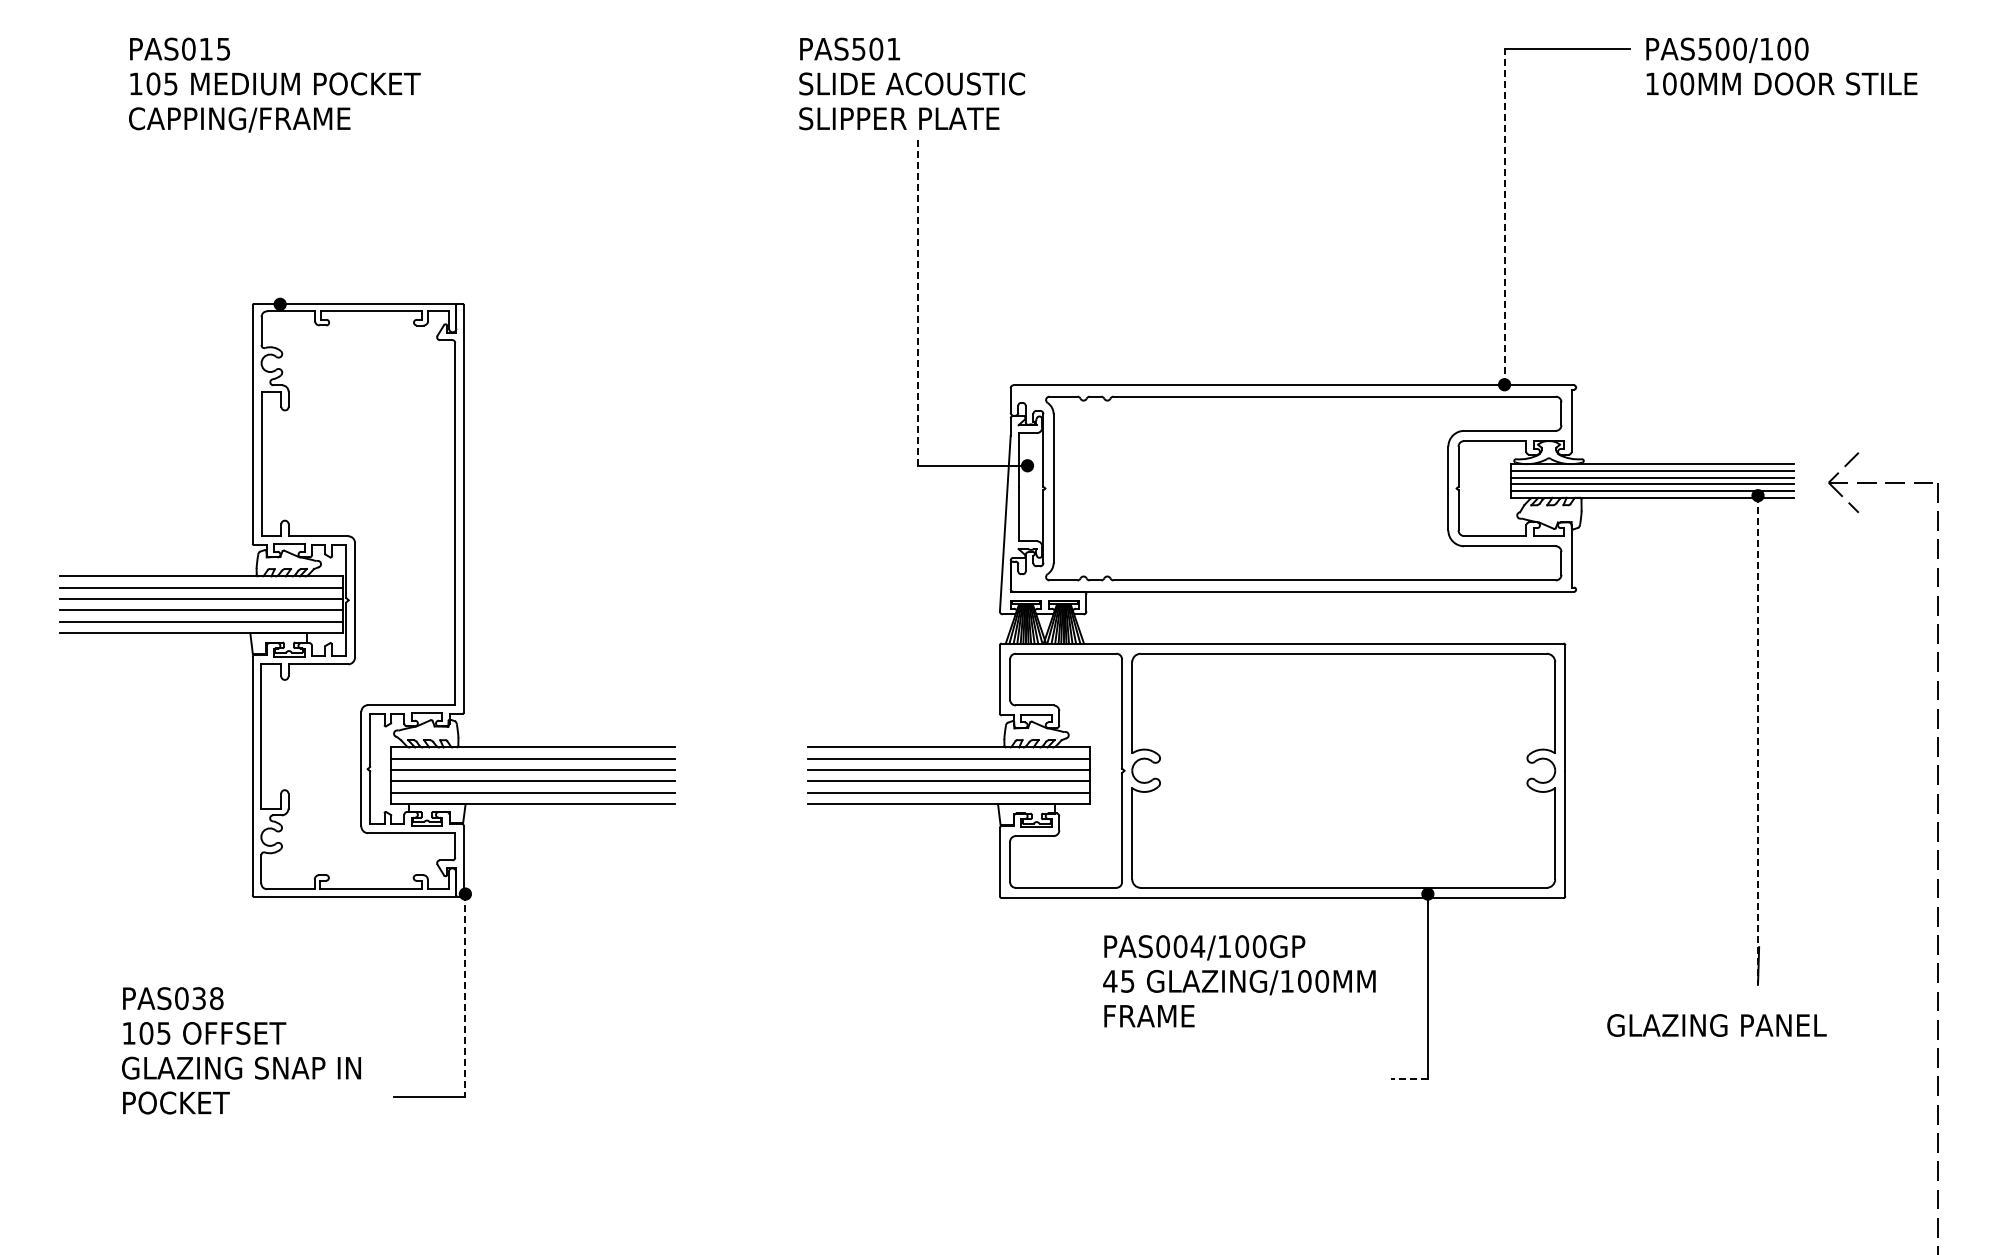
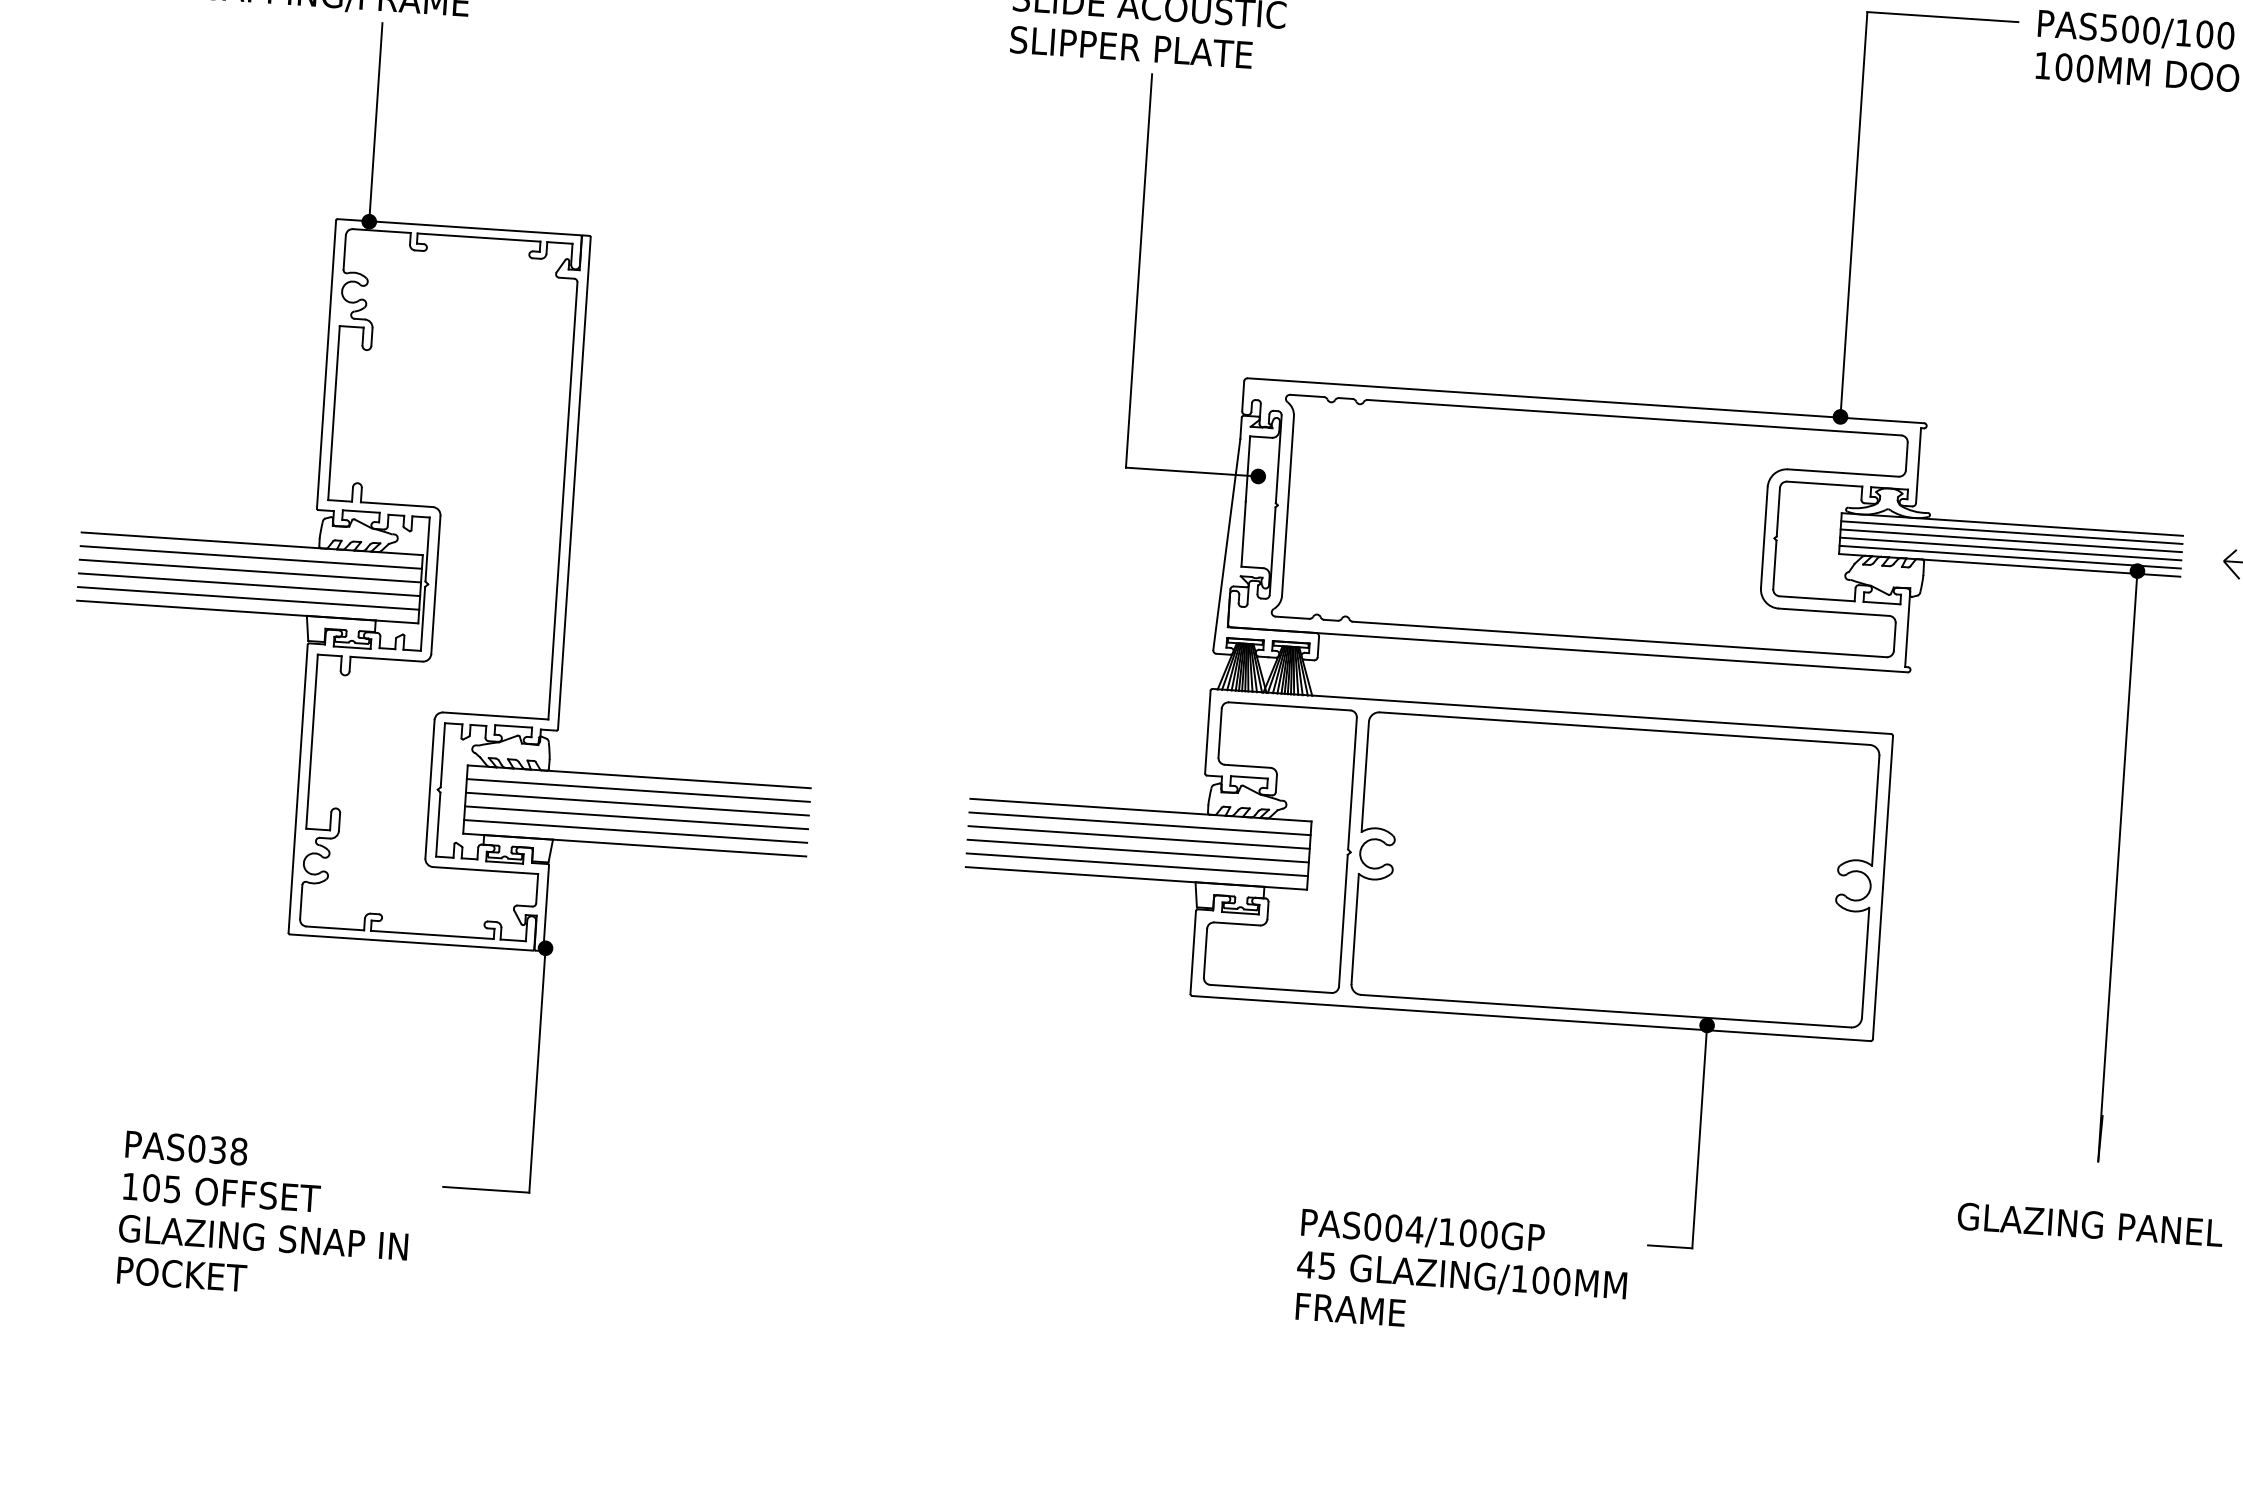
line: (1504, 217) -> (1853, 215), dashed -> solid
line: (280, 221) -> (376, 121), added
line: (917, 302) -> (1138, 270), dashed -> solid
line: (1758, 740) -> (2118, 866), dashed -> solid
text: (1239, 981) -> (1462, 1275), moved
line: (465, 995) -> (537, 1070), dashed -> solid
text: (1716, 1025) -> (2089, 1224), moved
text: (241, 1050) -> (264, 1216), moved
line: (1409, 1078) -> (1670, 1246), dashed -> solid

